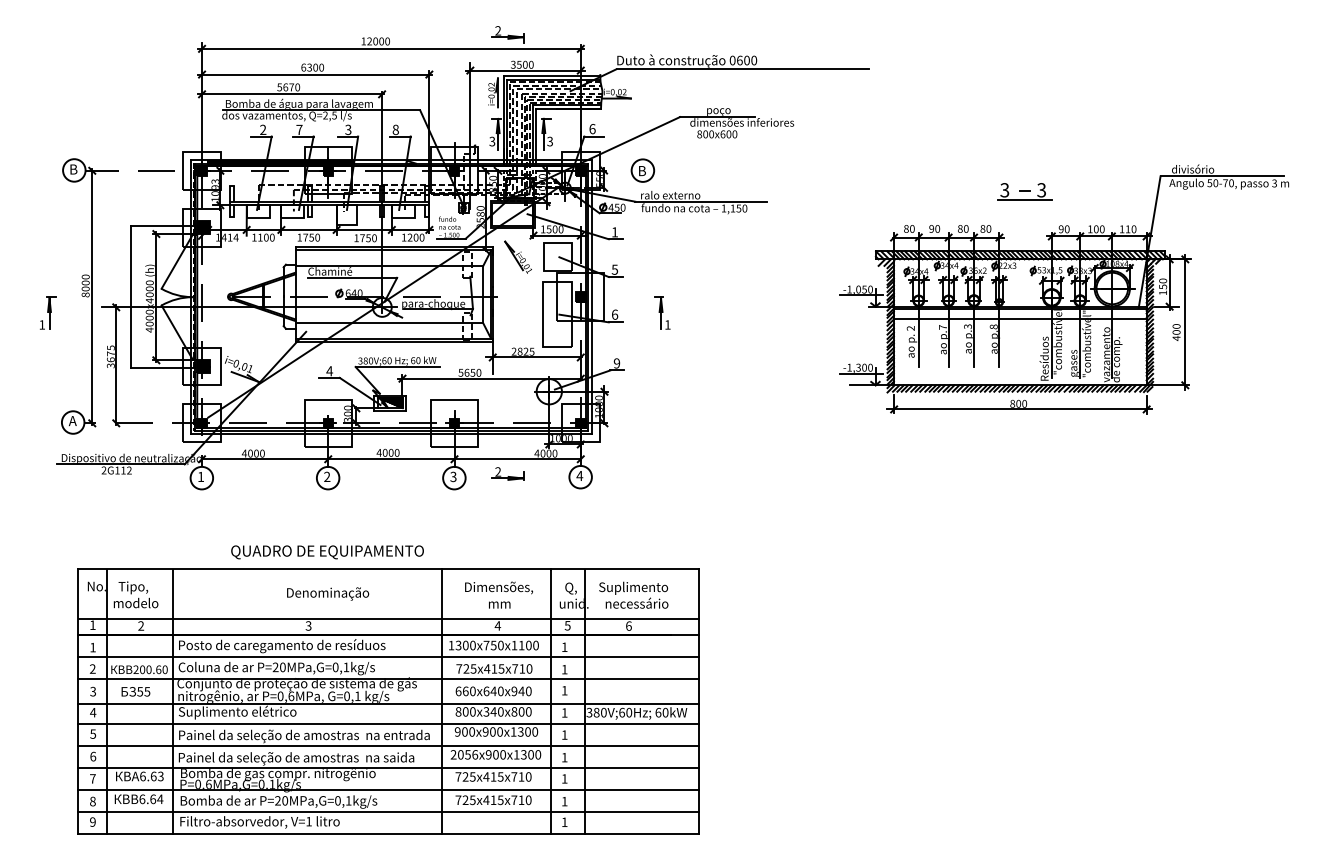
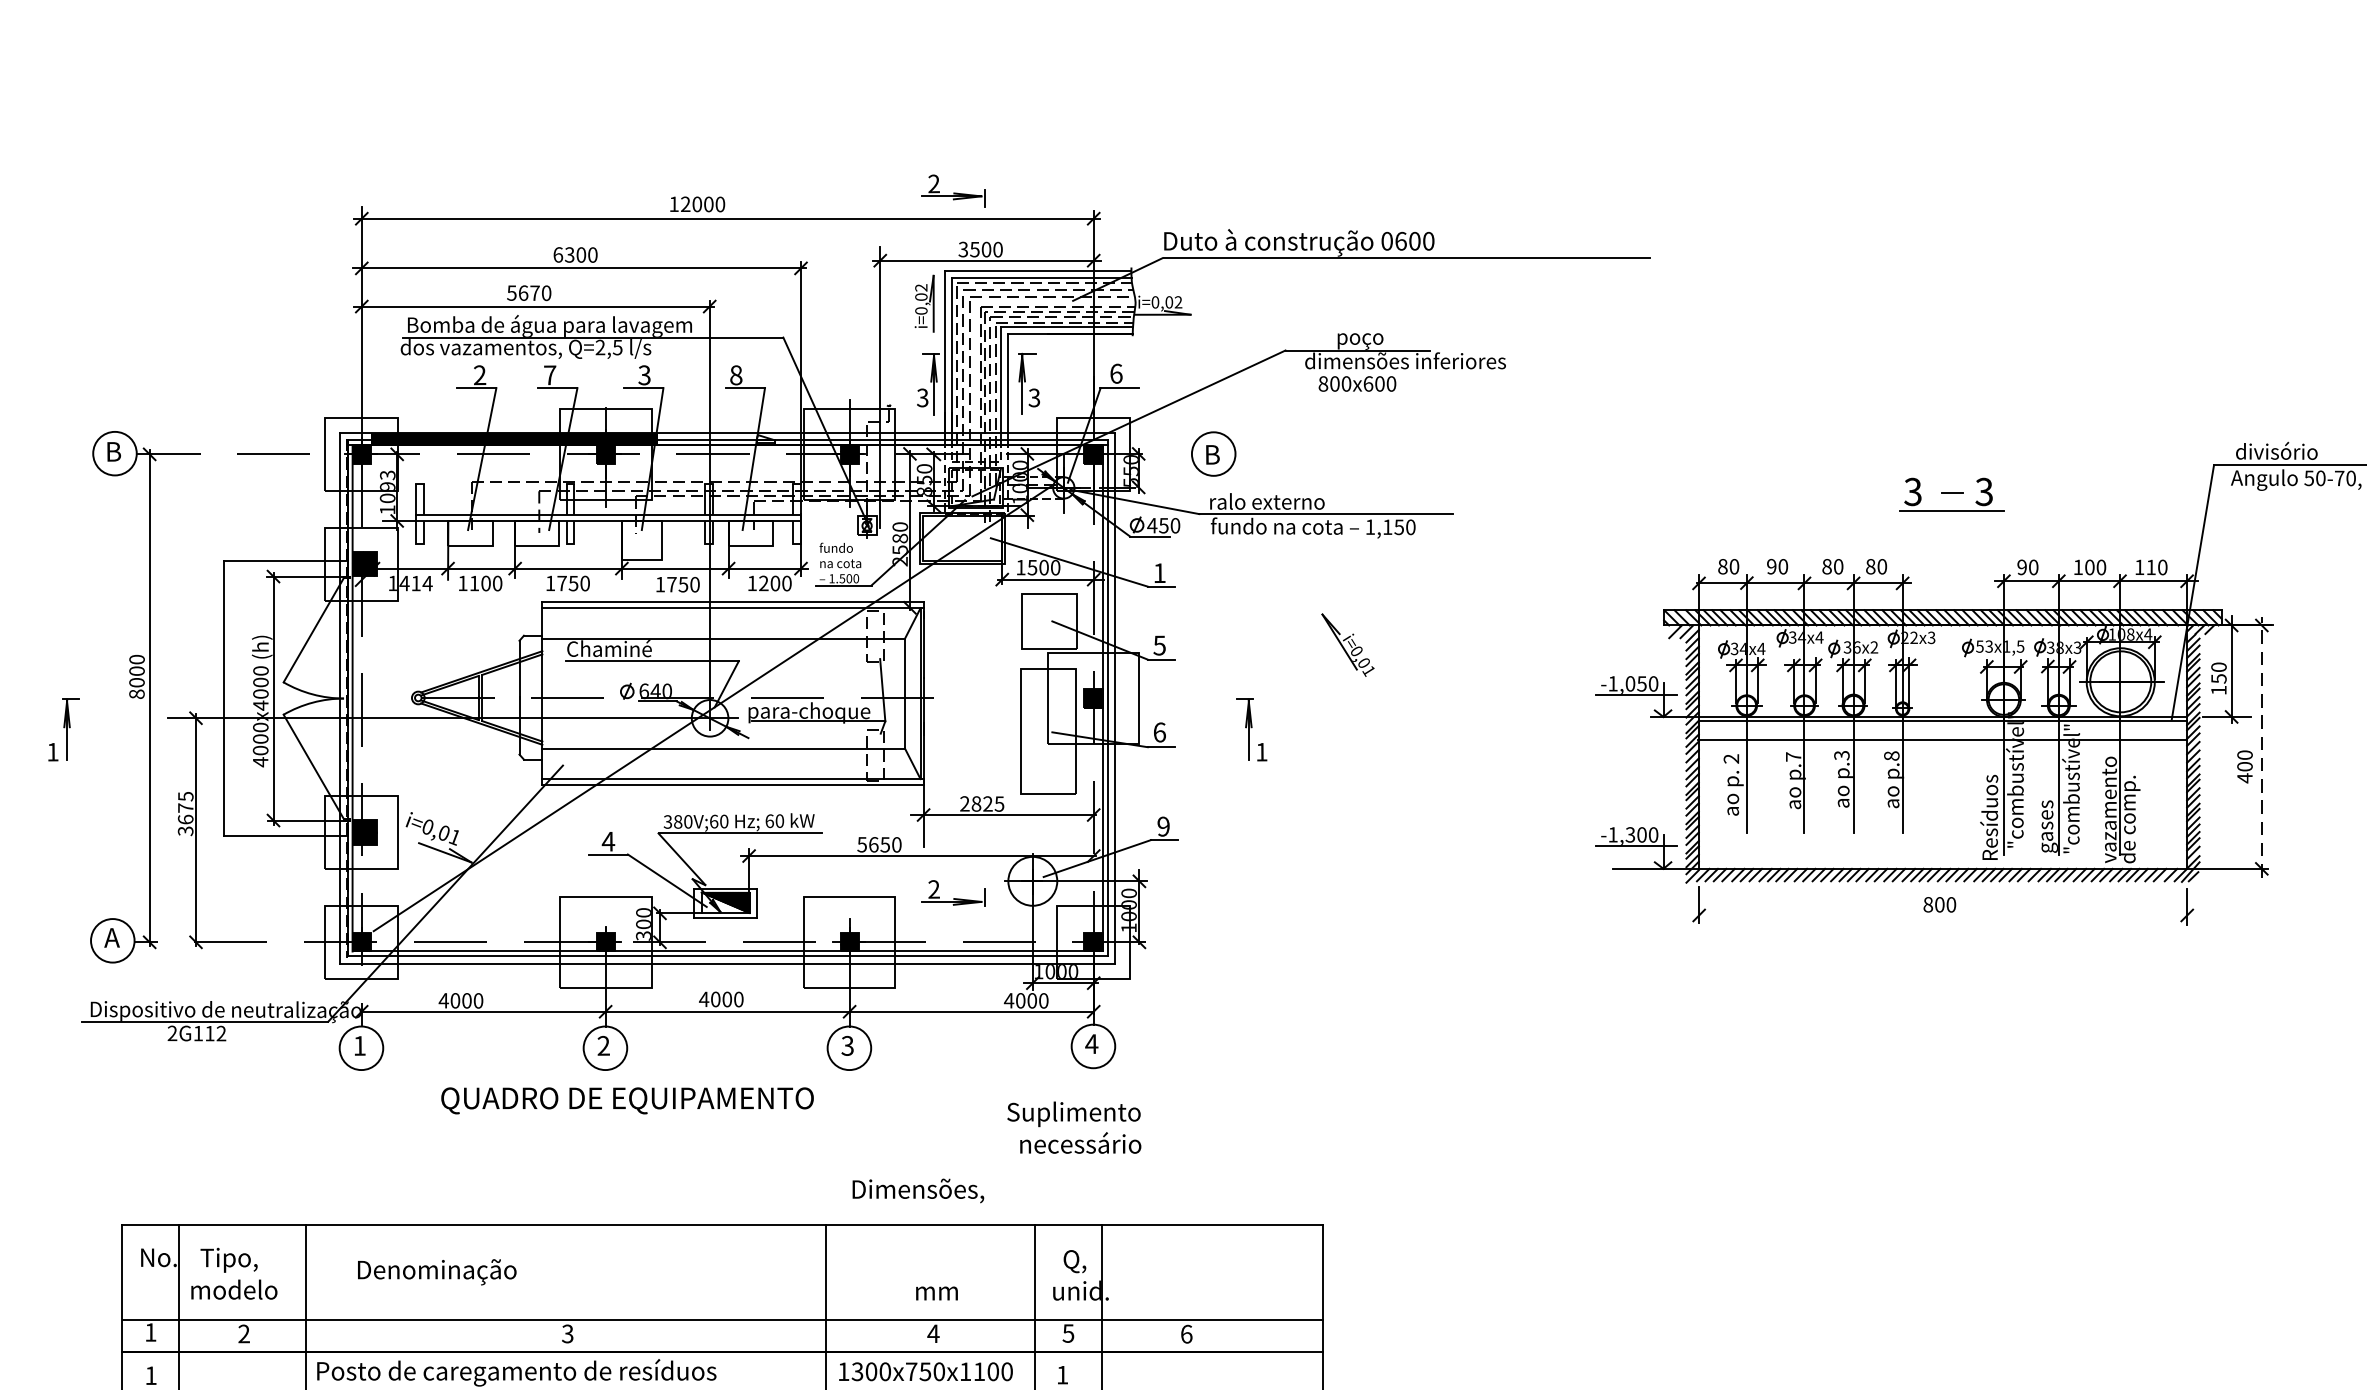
part: (517, 256) -> (1346, 643), moved
line: (1185, 321) -> (2262, 745), solid -> dashed
line: (1019, 409) -> (1941, 915), removed
part: (507, 473) -> (952, 892), moved
text: (327, 552) -> (627, 1101), moved
text: (498, 587) -> (917, 1190), moved
text: (328, 593) -> (438, 1271), moved
text: (633, 594) -> (1073, 1126), moved

